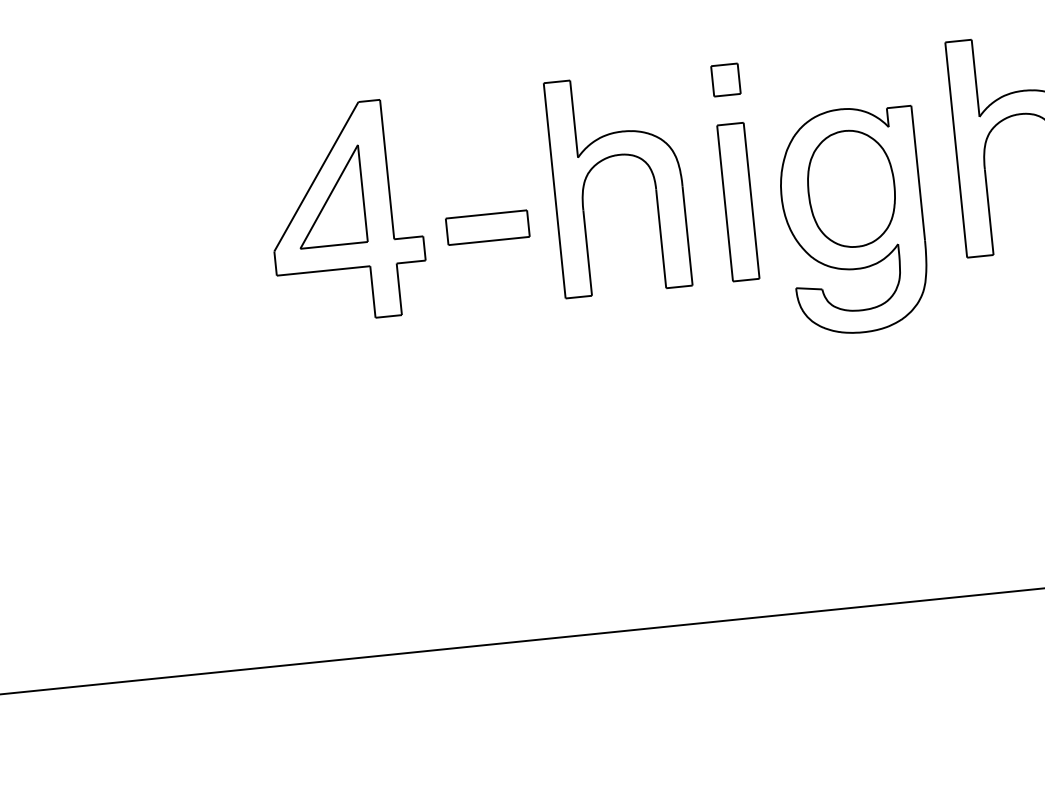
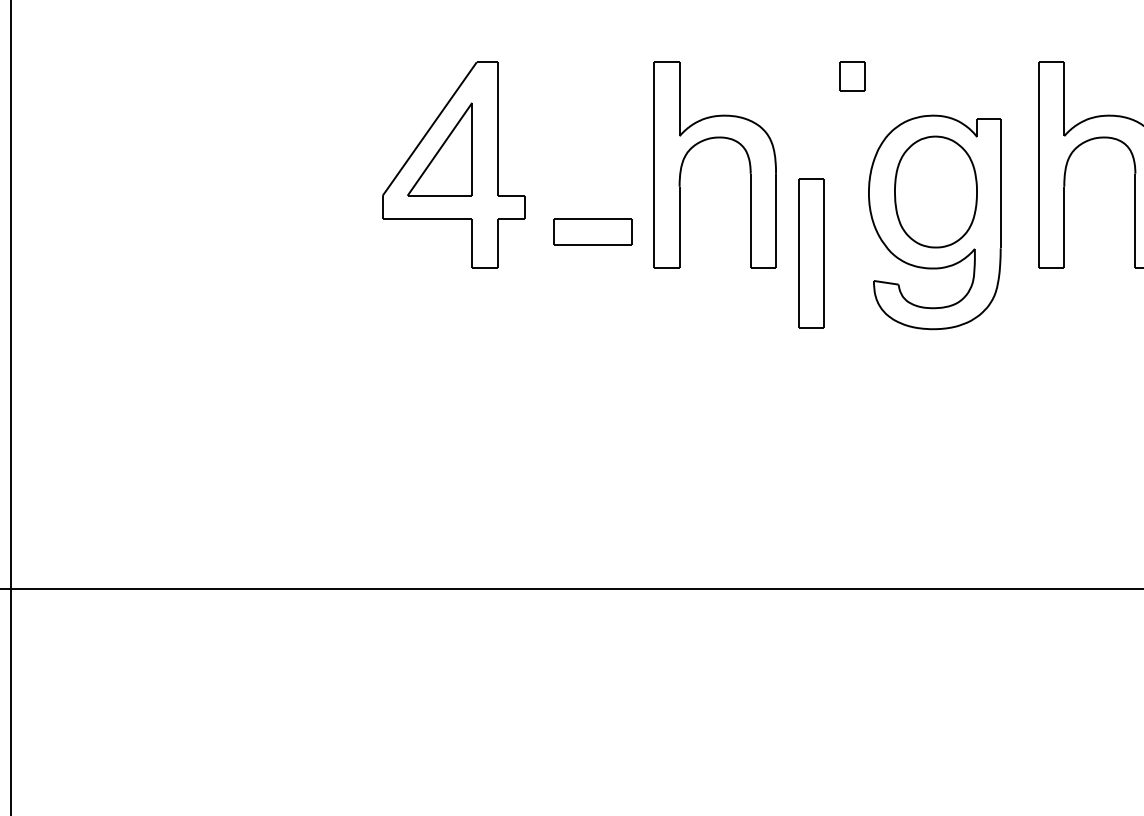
part: (726, 79) -> (852, 76), moved
part: (738, 201) -> (811, 253), moved
part: (486, 227) -> (592, 231), moved

